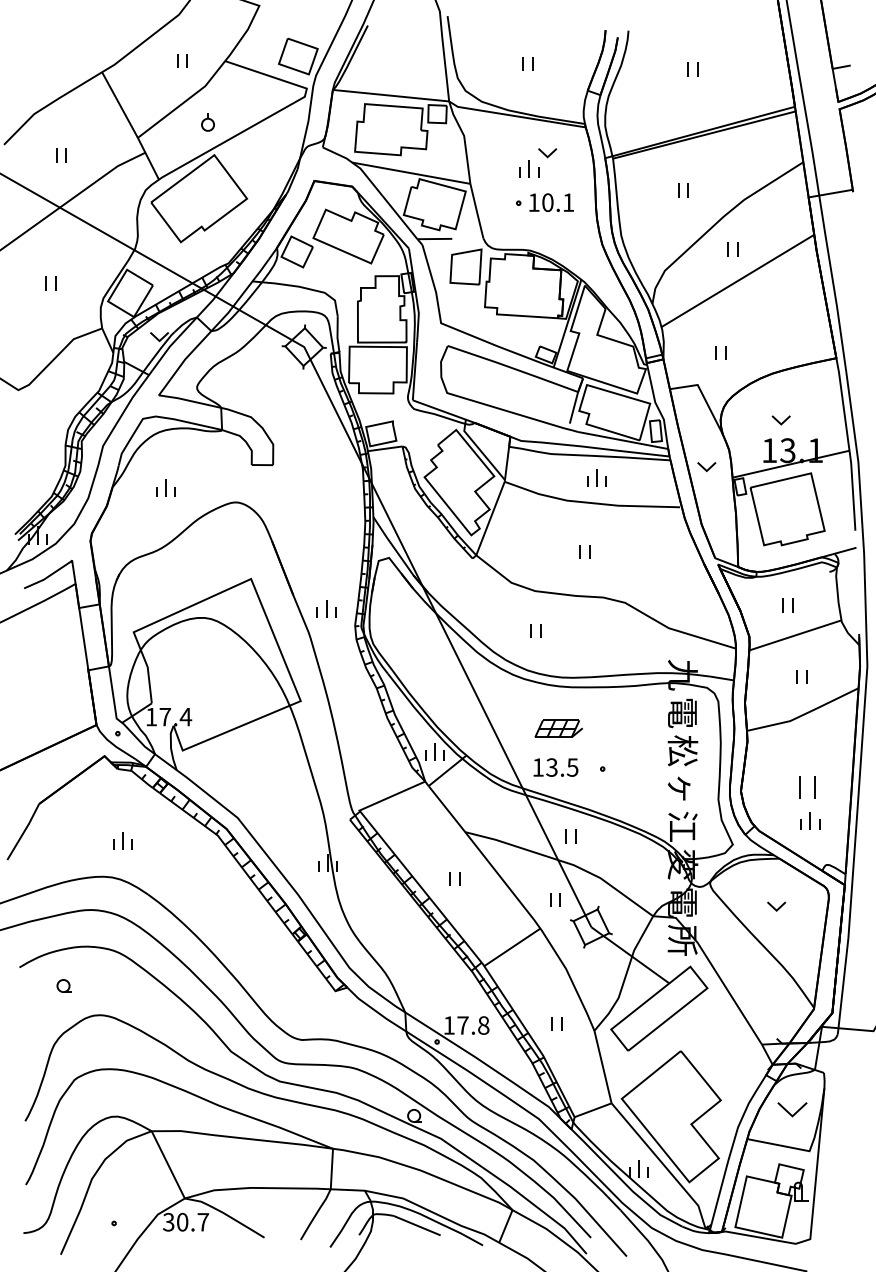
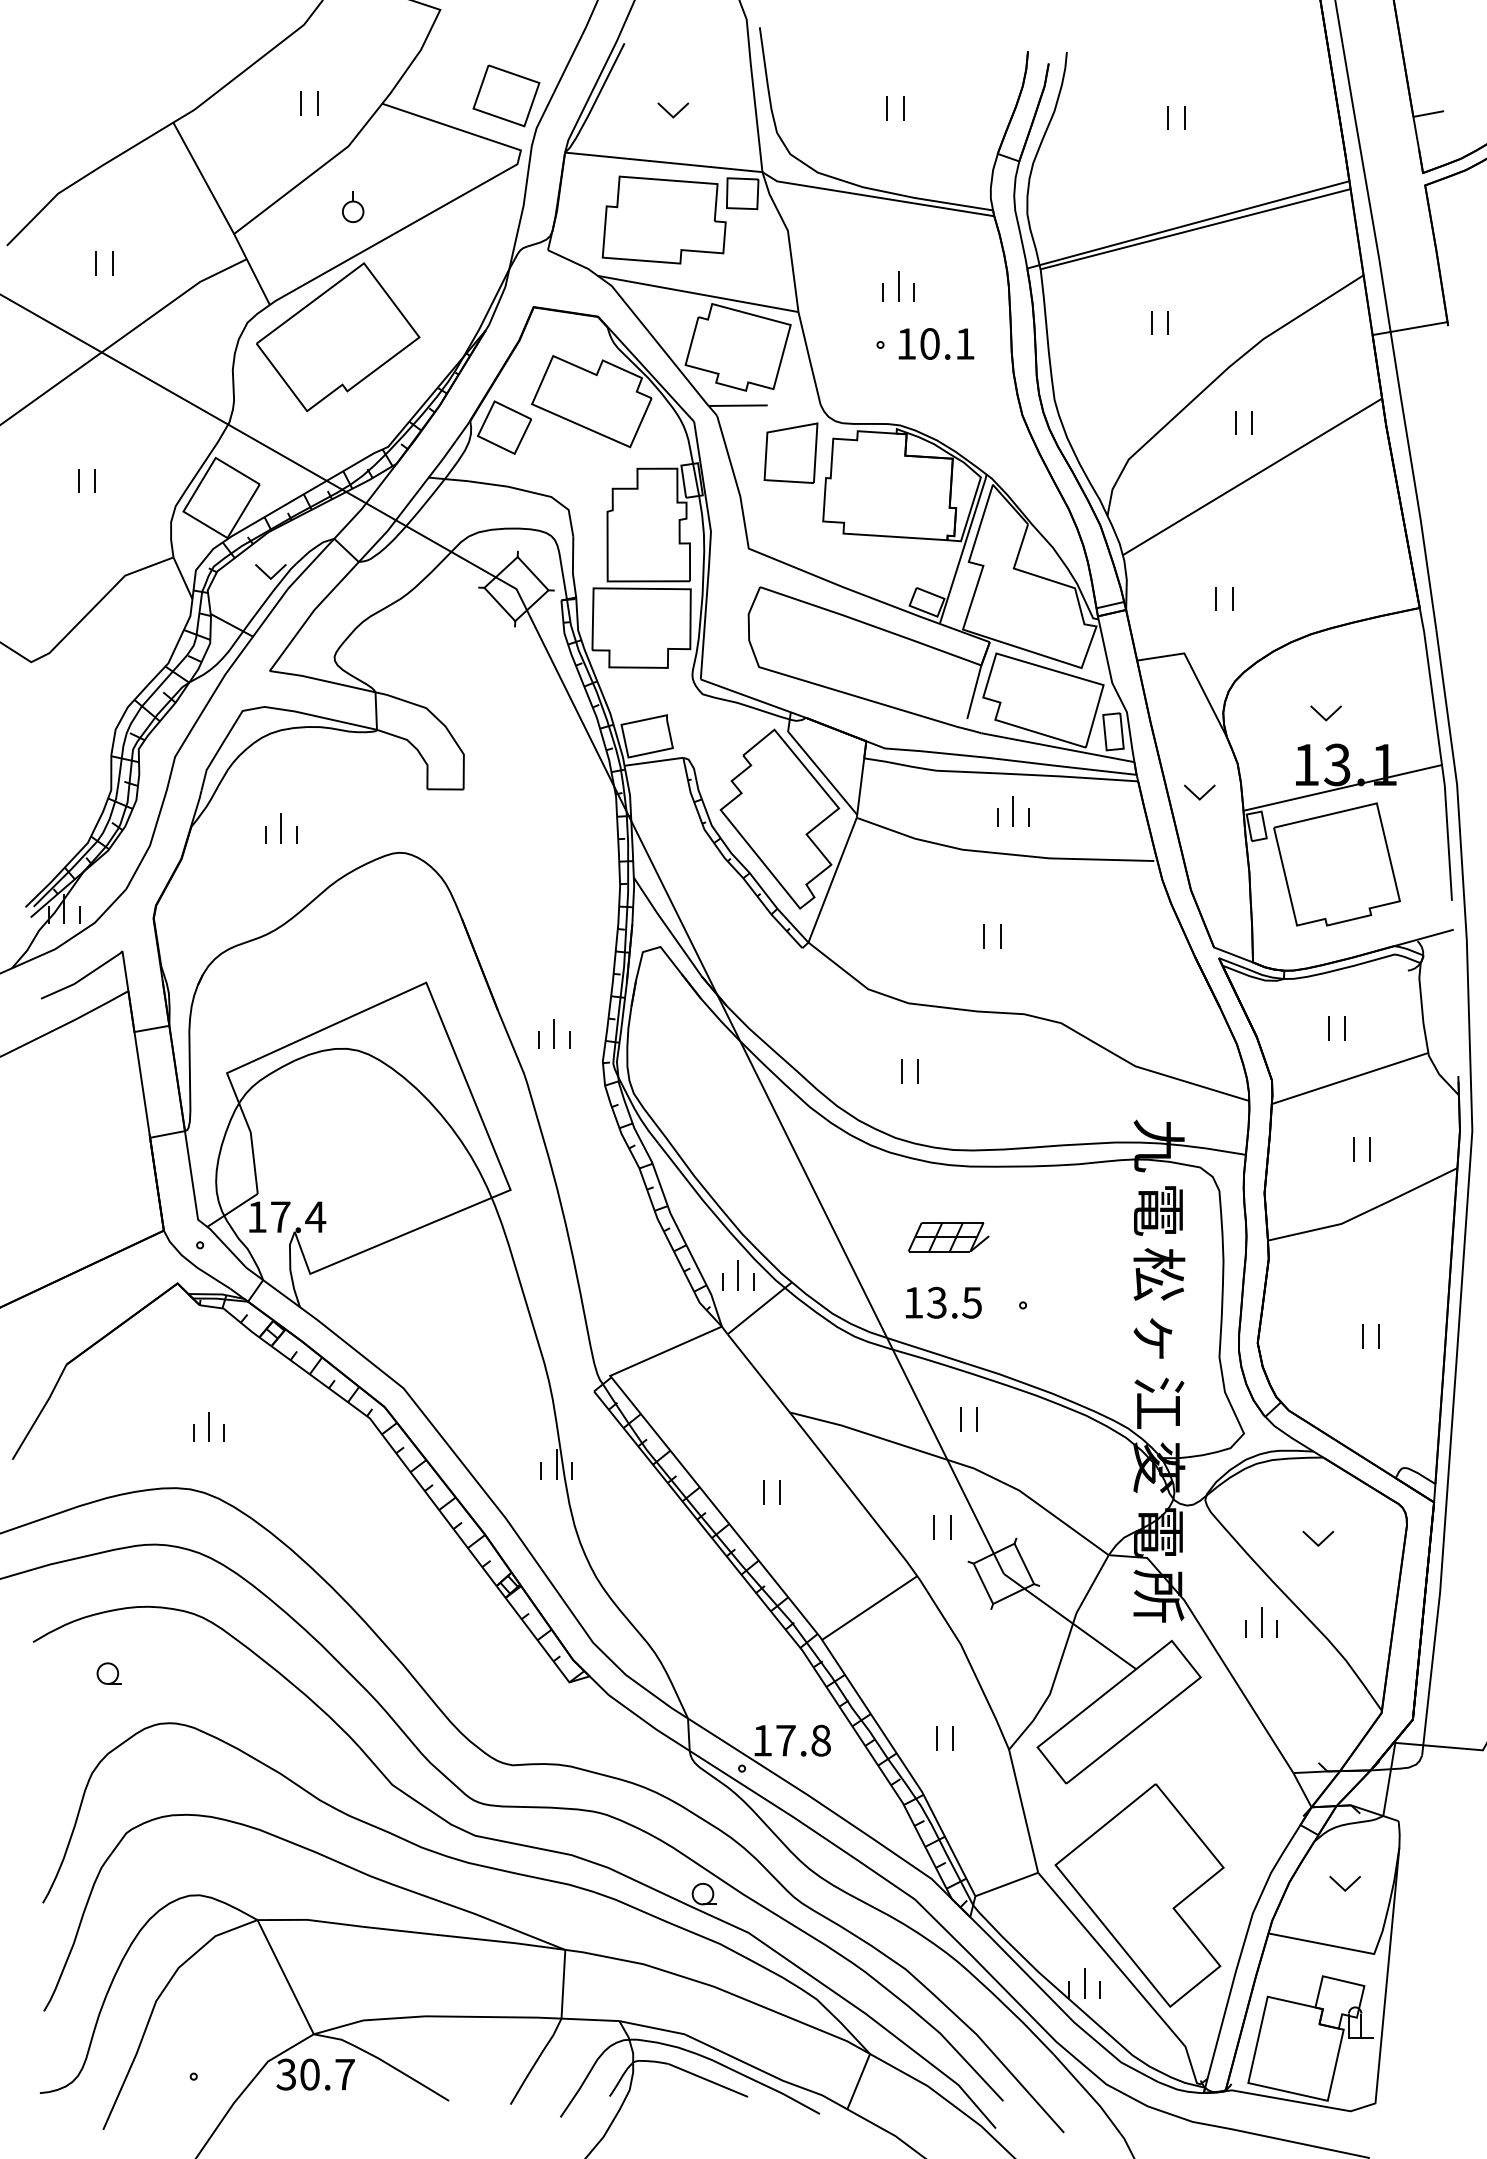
part: (547, 153) -> (673, 111), moved
part: (807, 787) -> (1370, 1336), size x0.62
part: (810, 820) -> (1262, 1621), moved
part: (792, 1109) -> (1345, 1883), size x0.62

